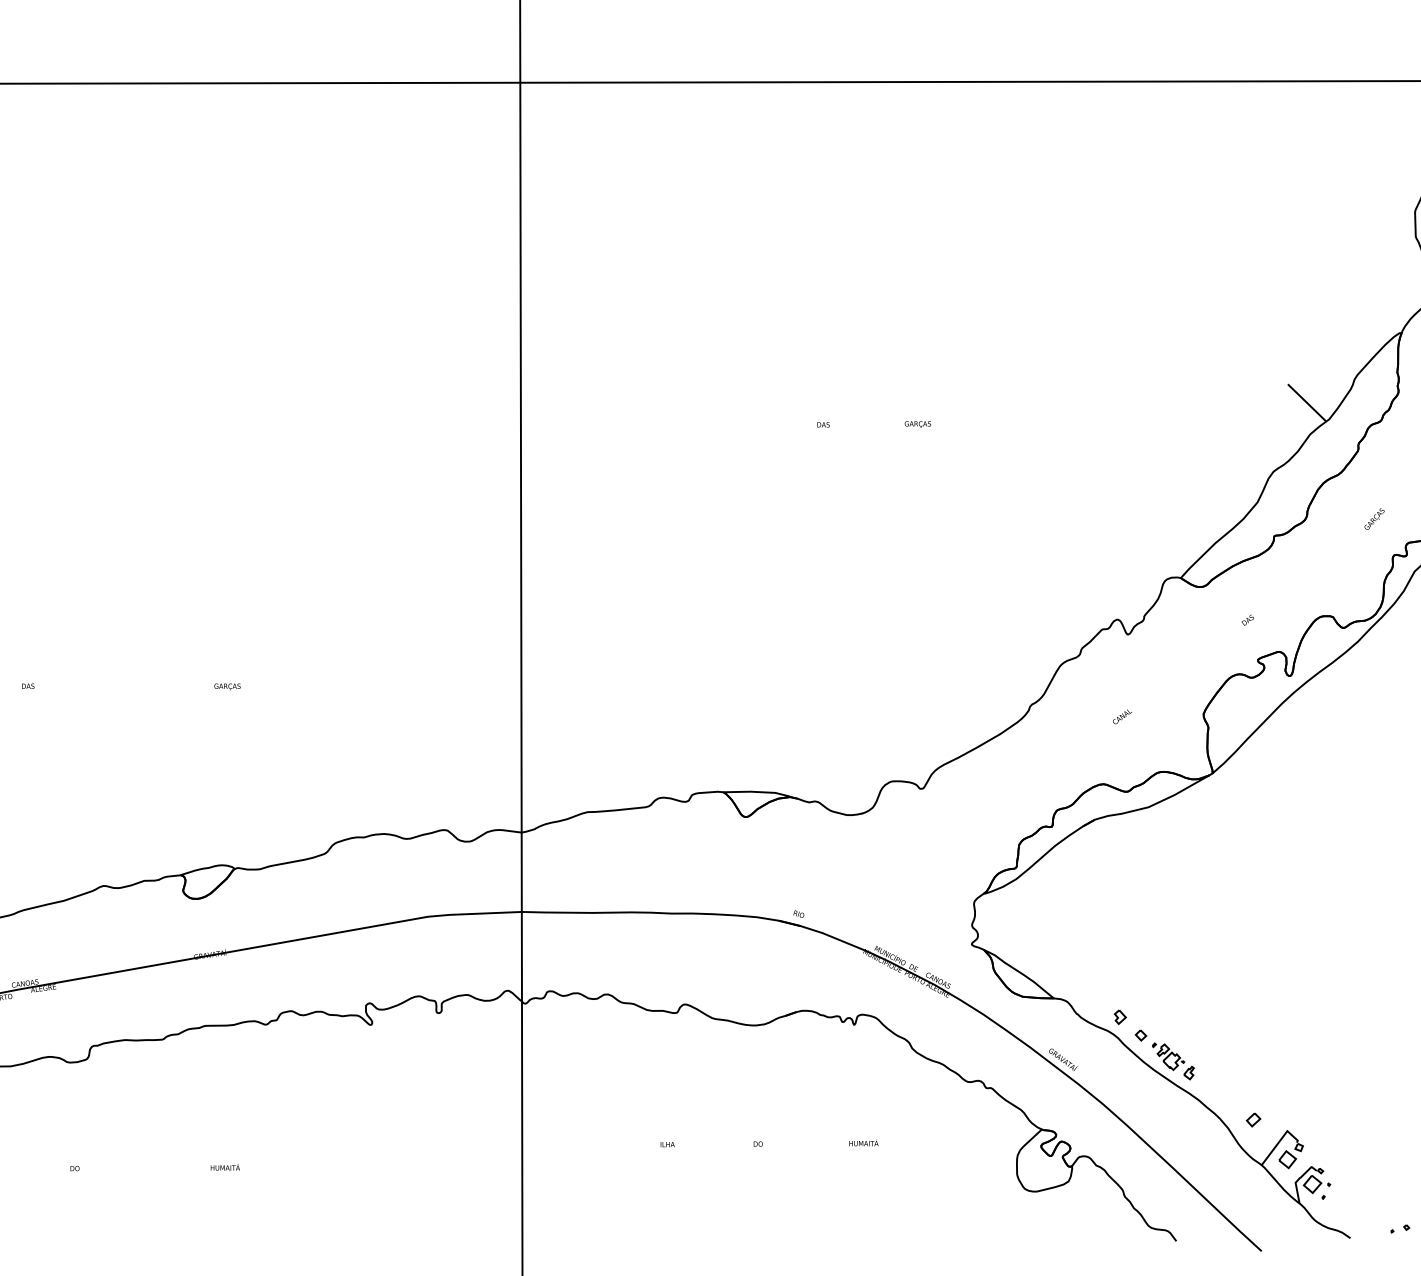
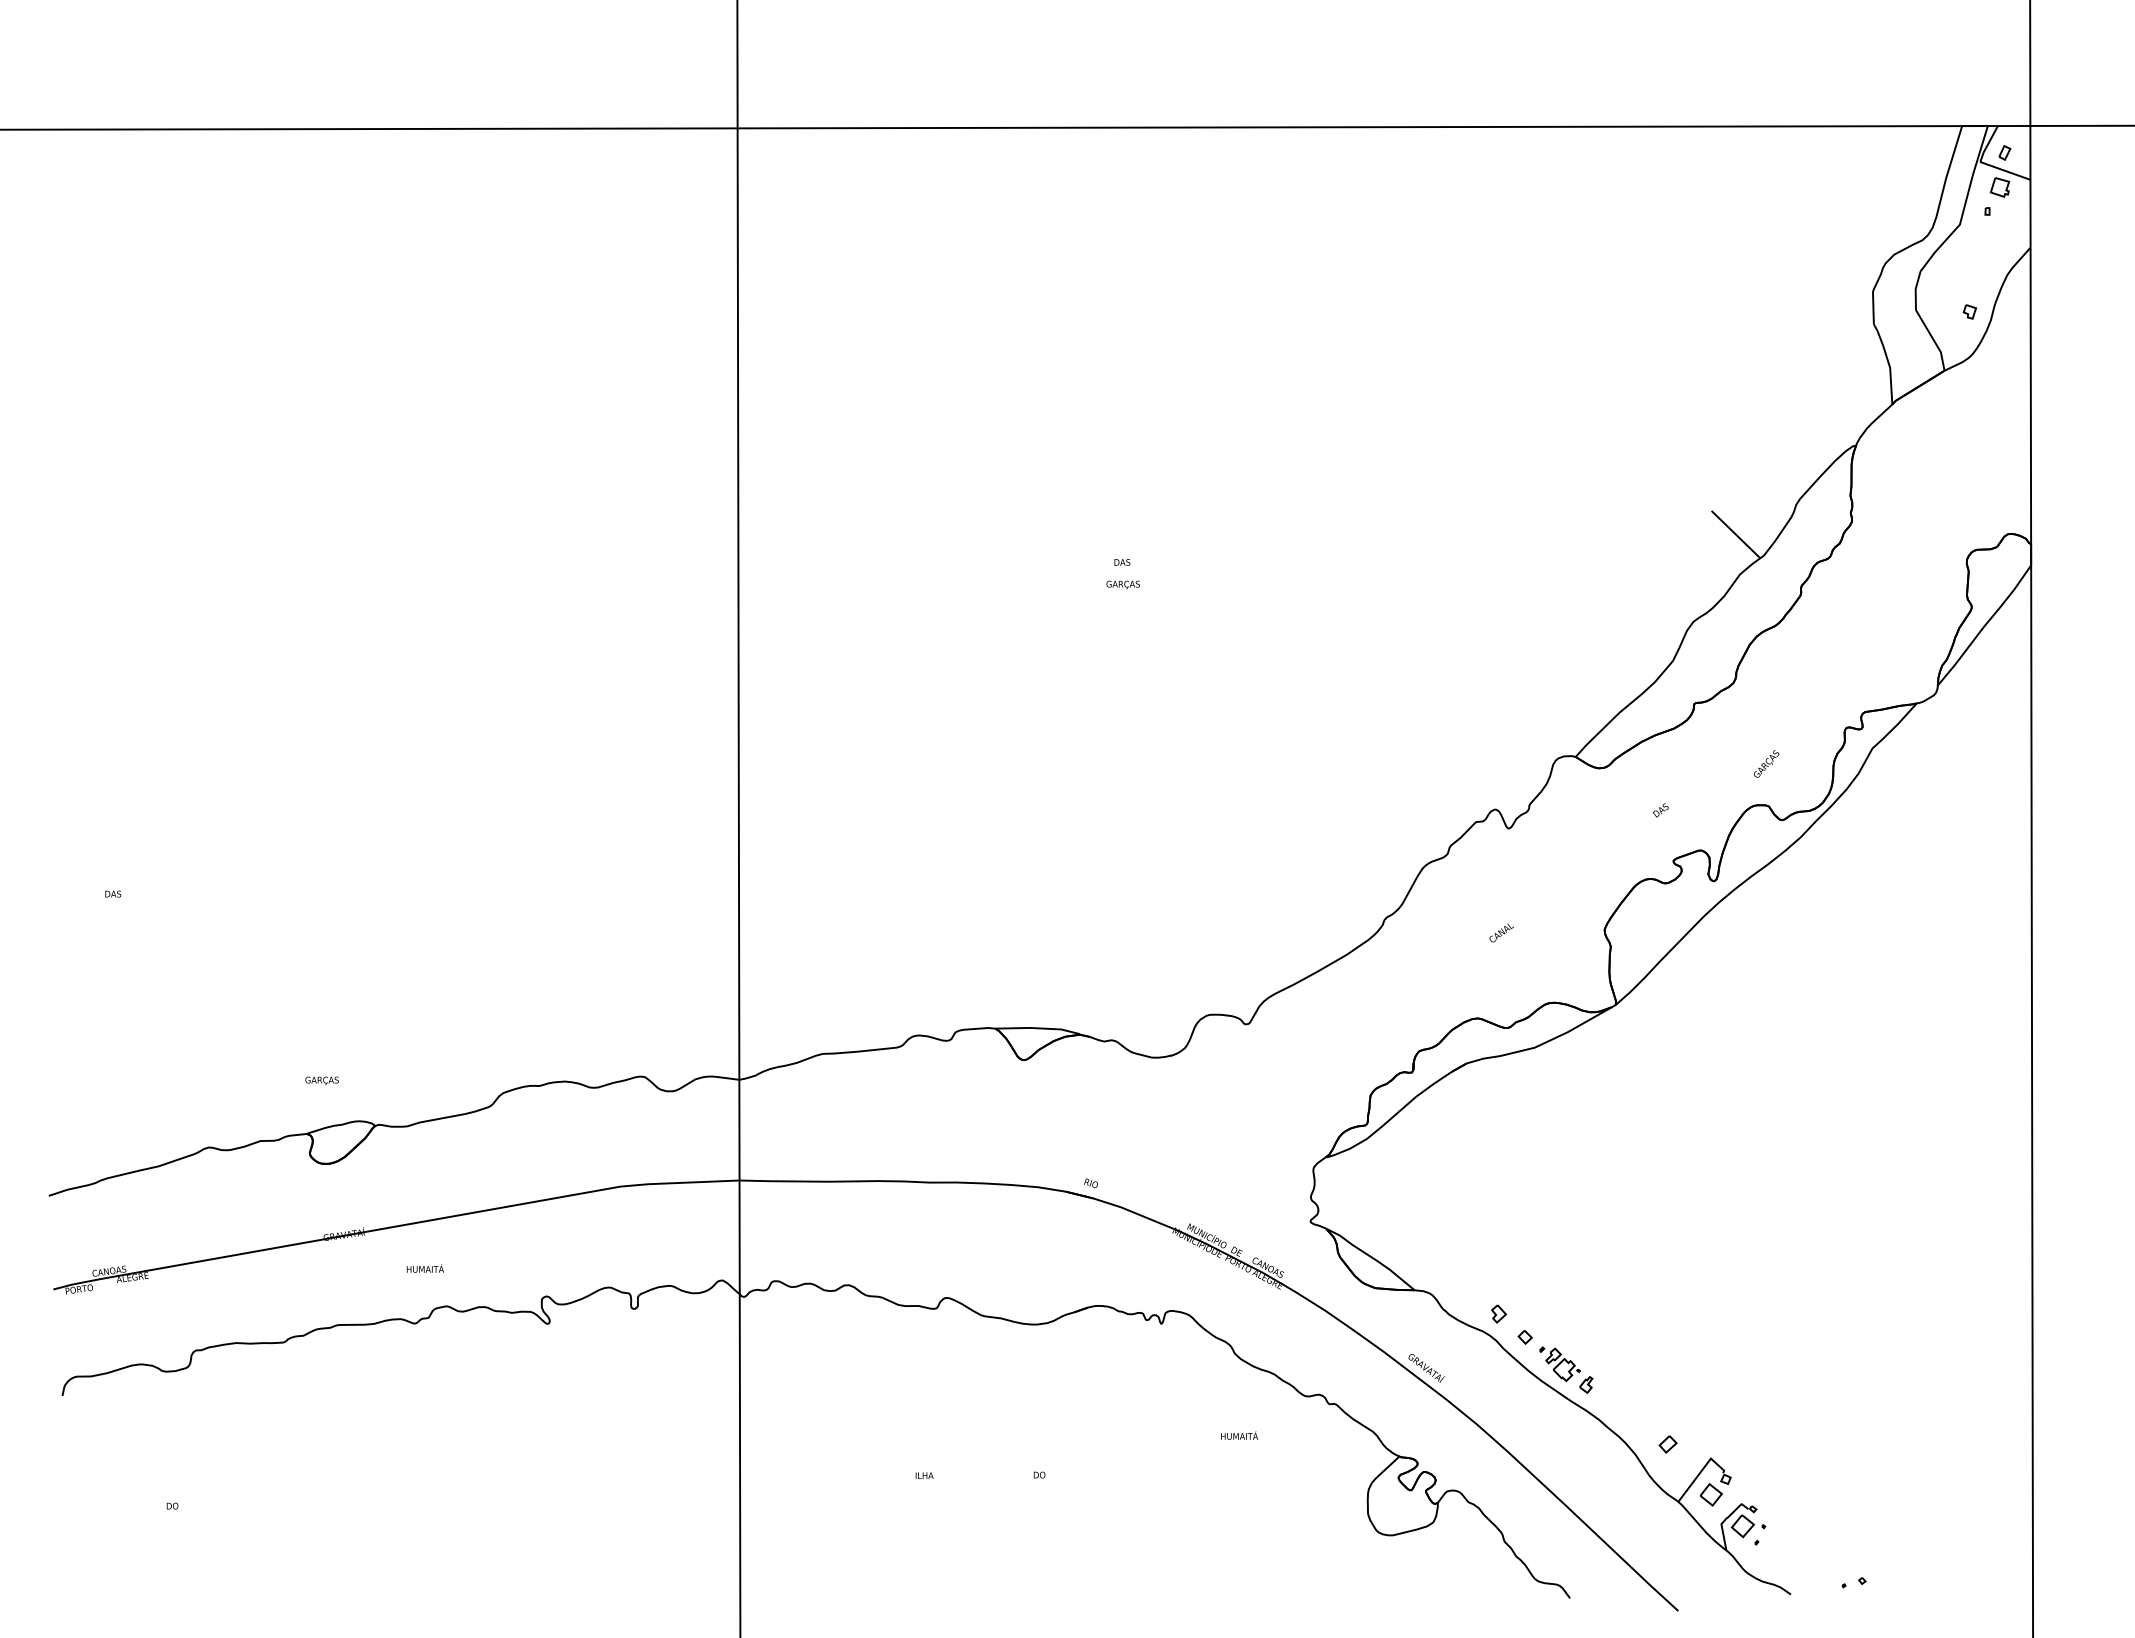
text: (917, 424) -> (1122, 584), moved
text: (1374, 518) -> (1766, 763), moved
text: (227, 686) -> (321, 1080), moved
text: (863, 1142) -> (1239, 1435), moved
text: (224, 1167) -> (424, 1268), moved

